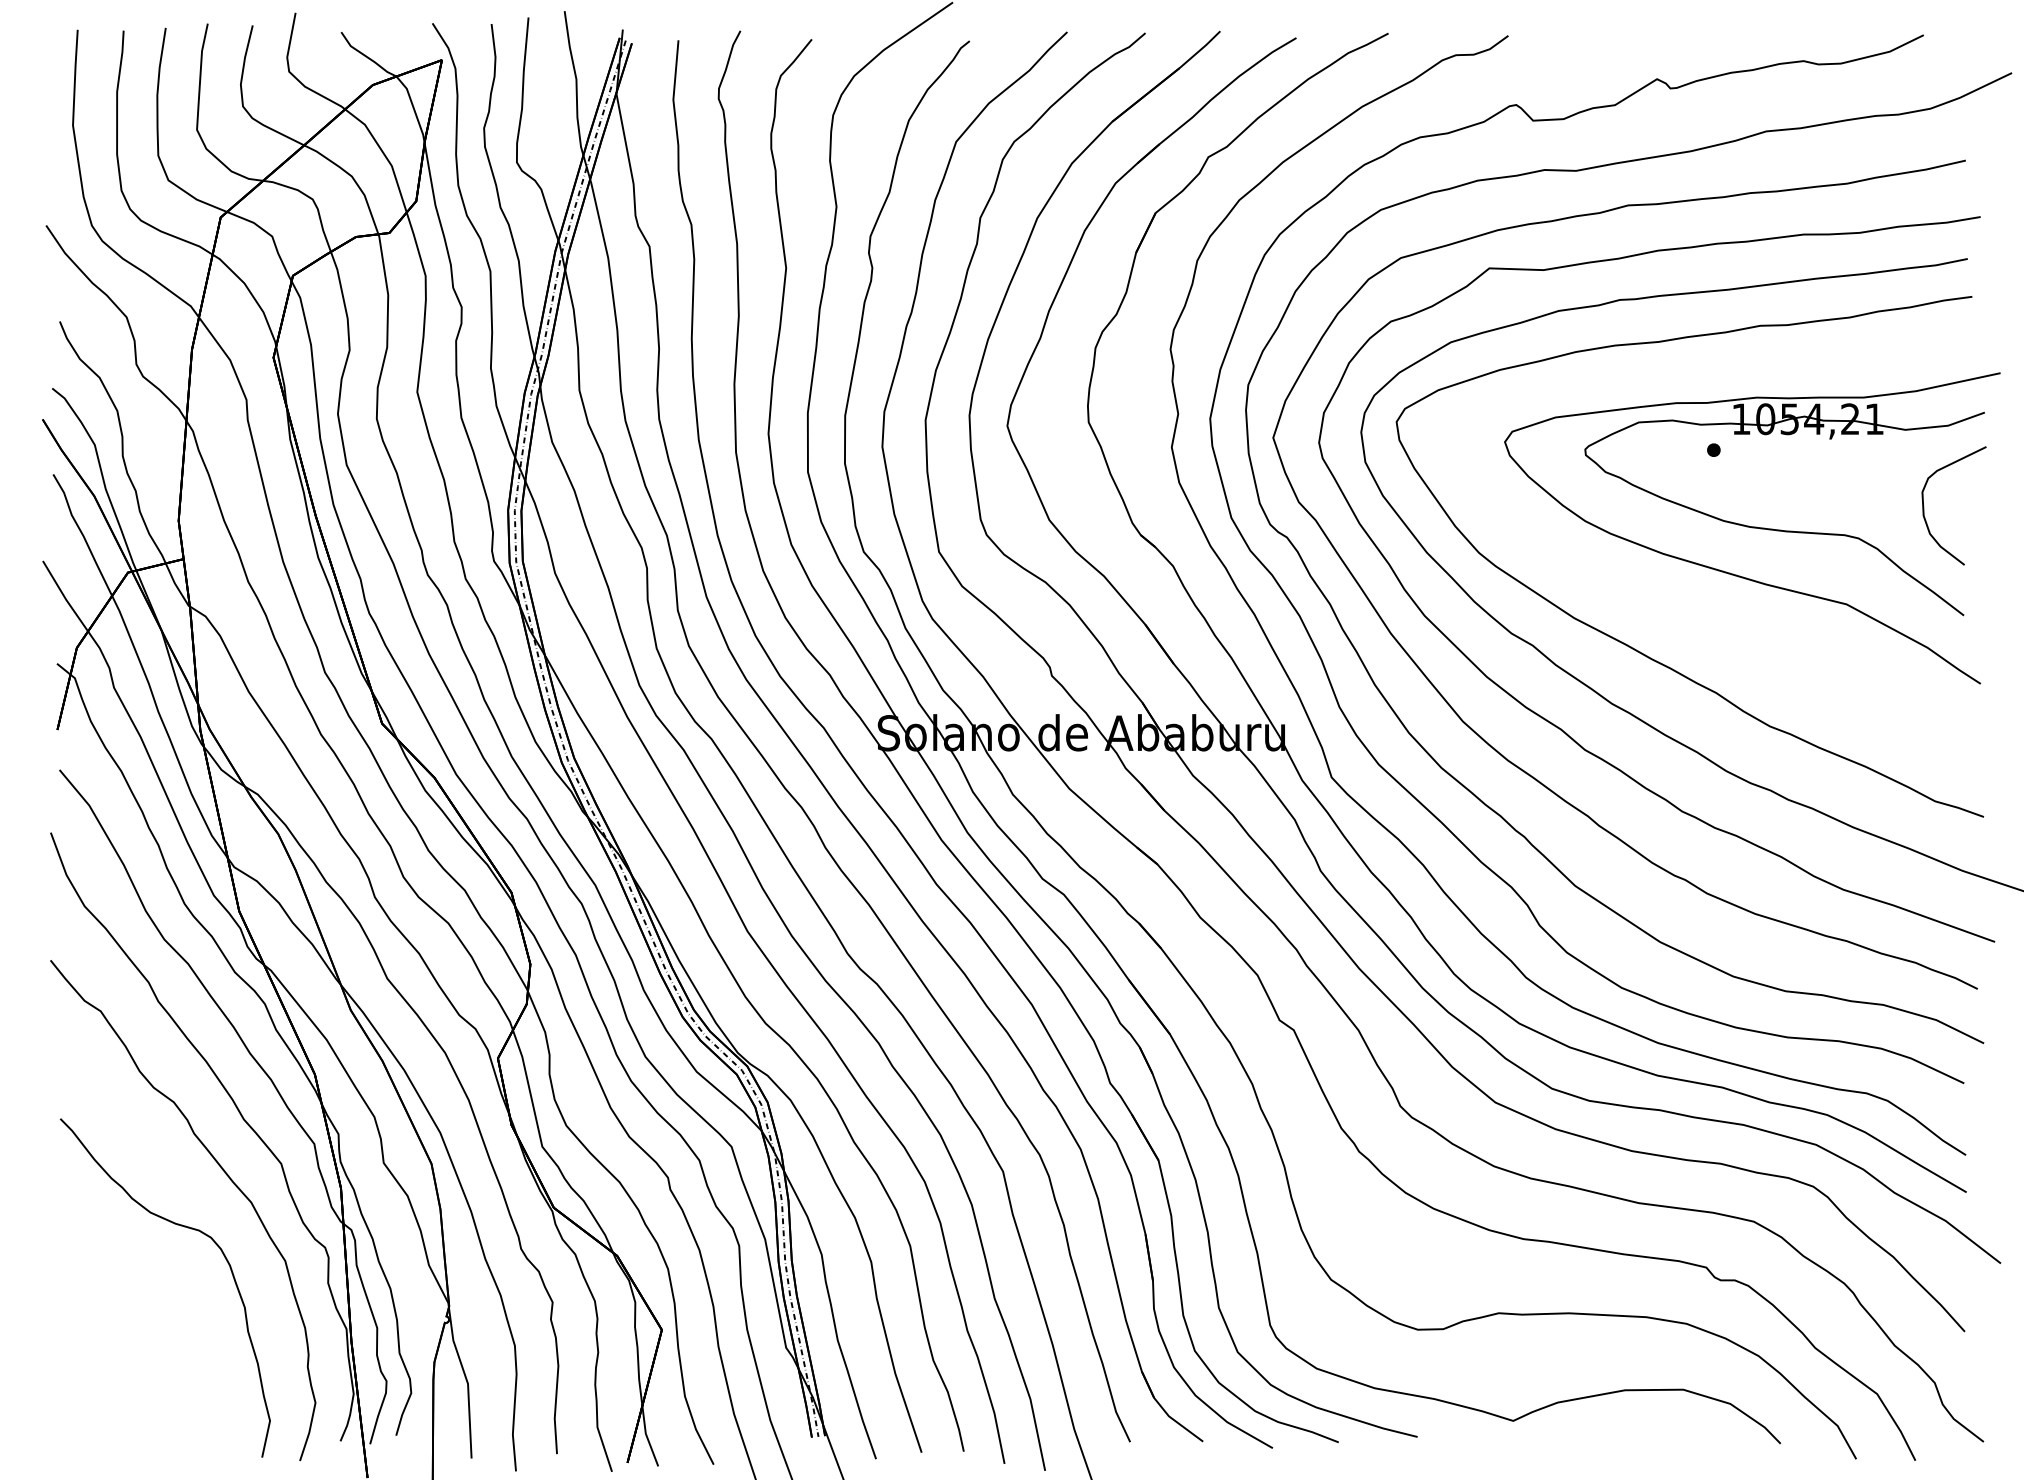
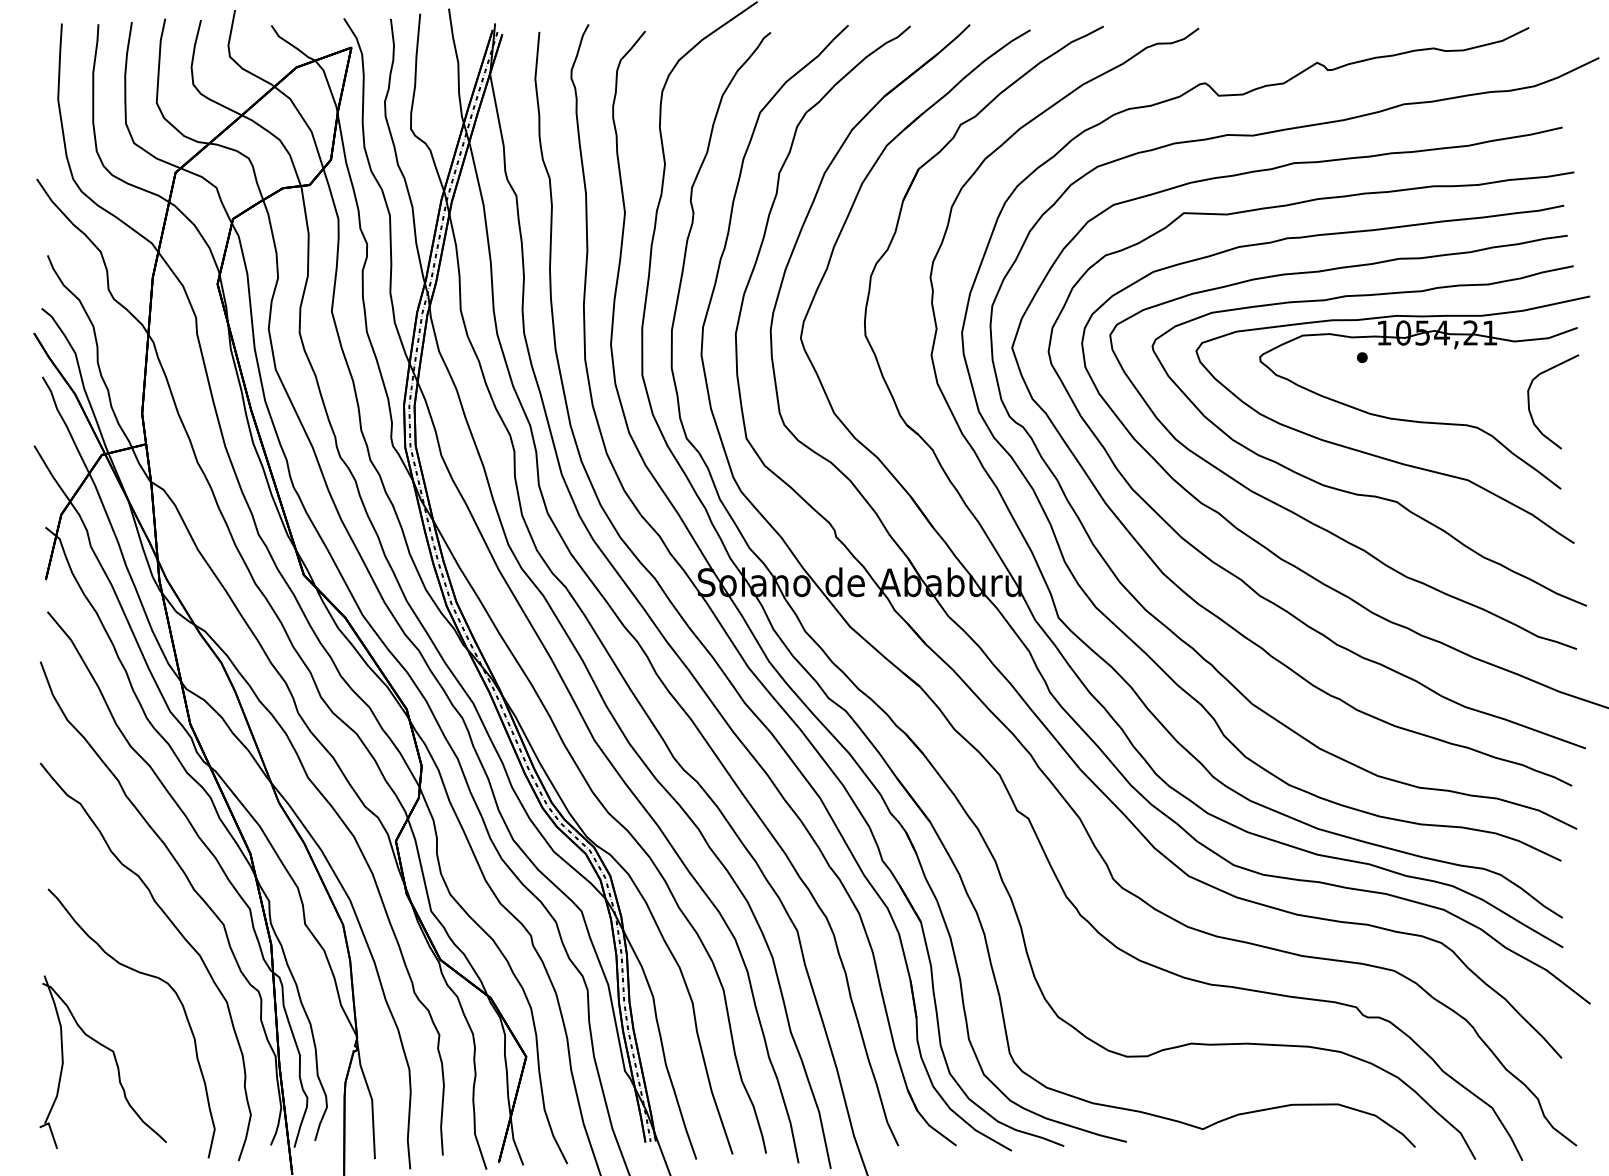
curve: (1718, 622) -> (1366, 494), added
part: (143, 1331) -> (114, 1058), added

